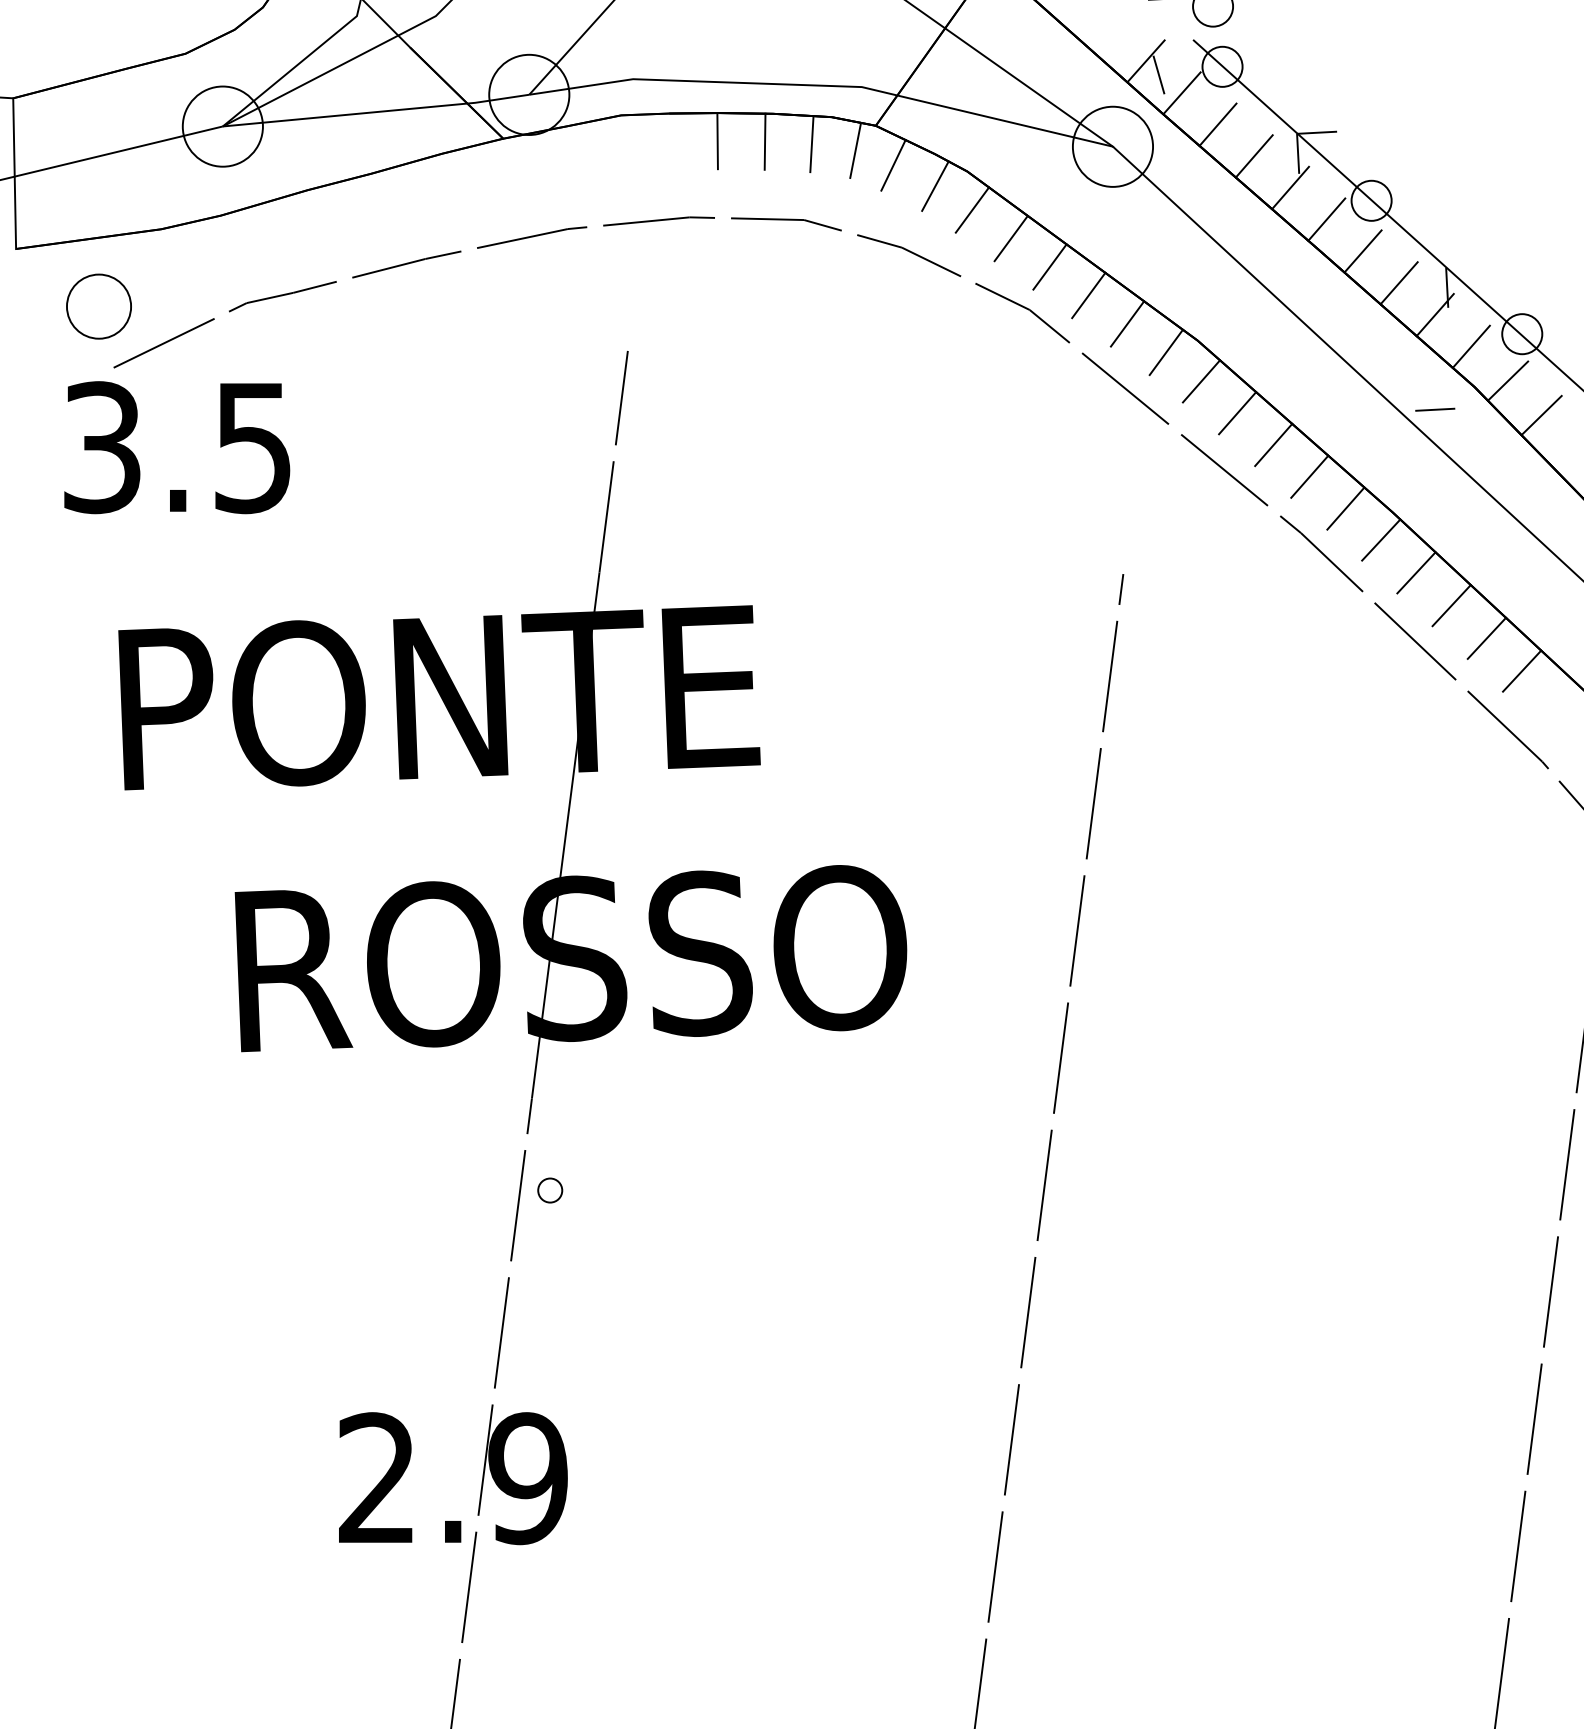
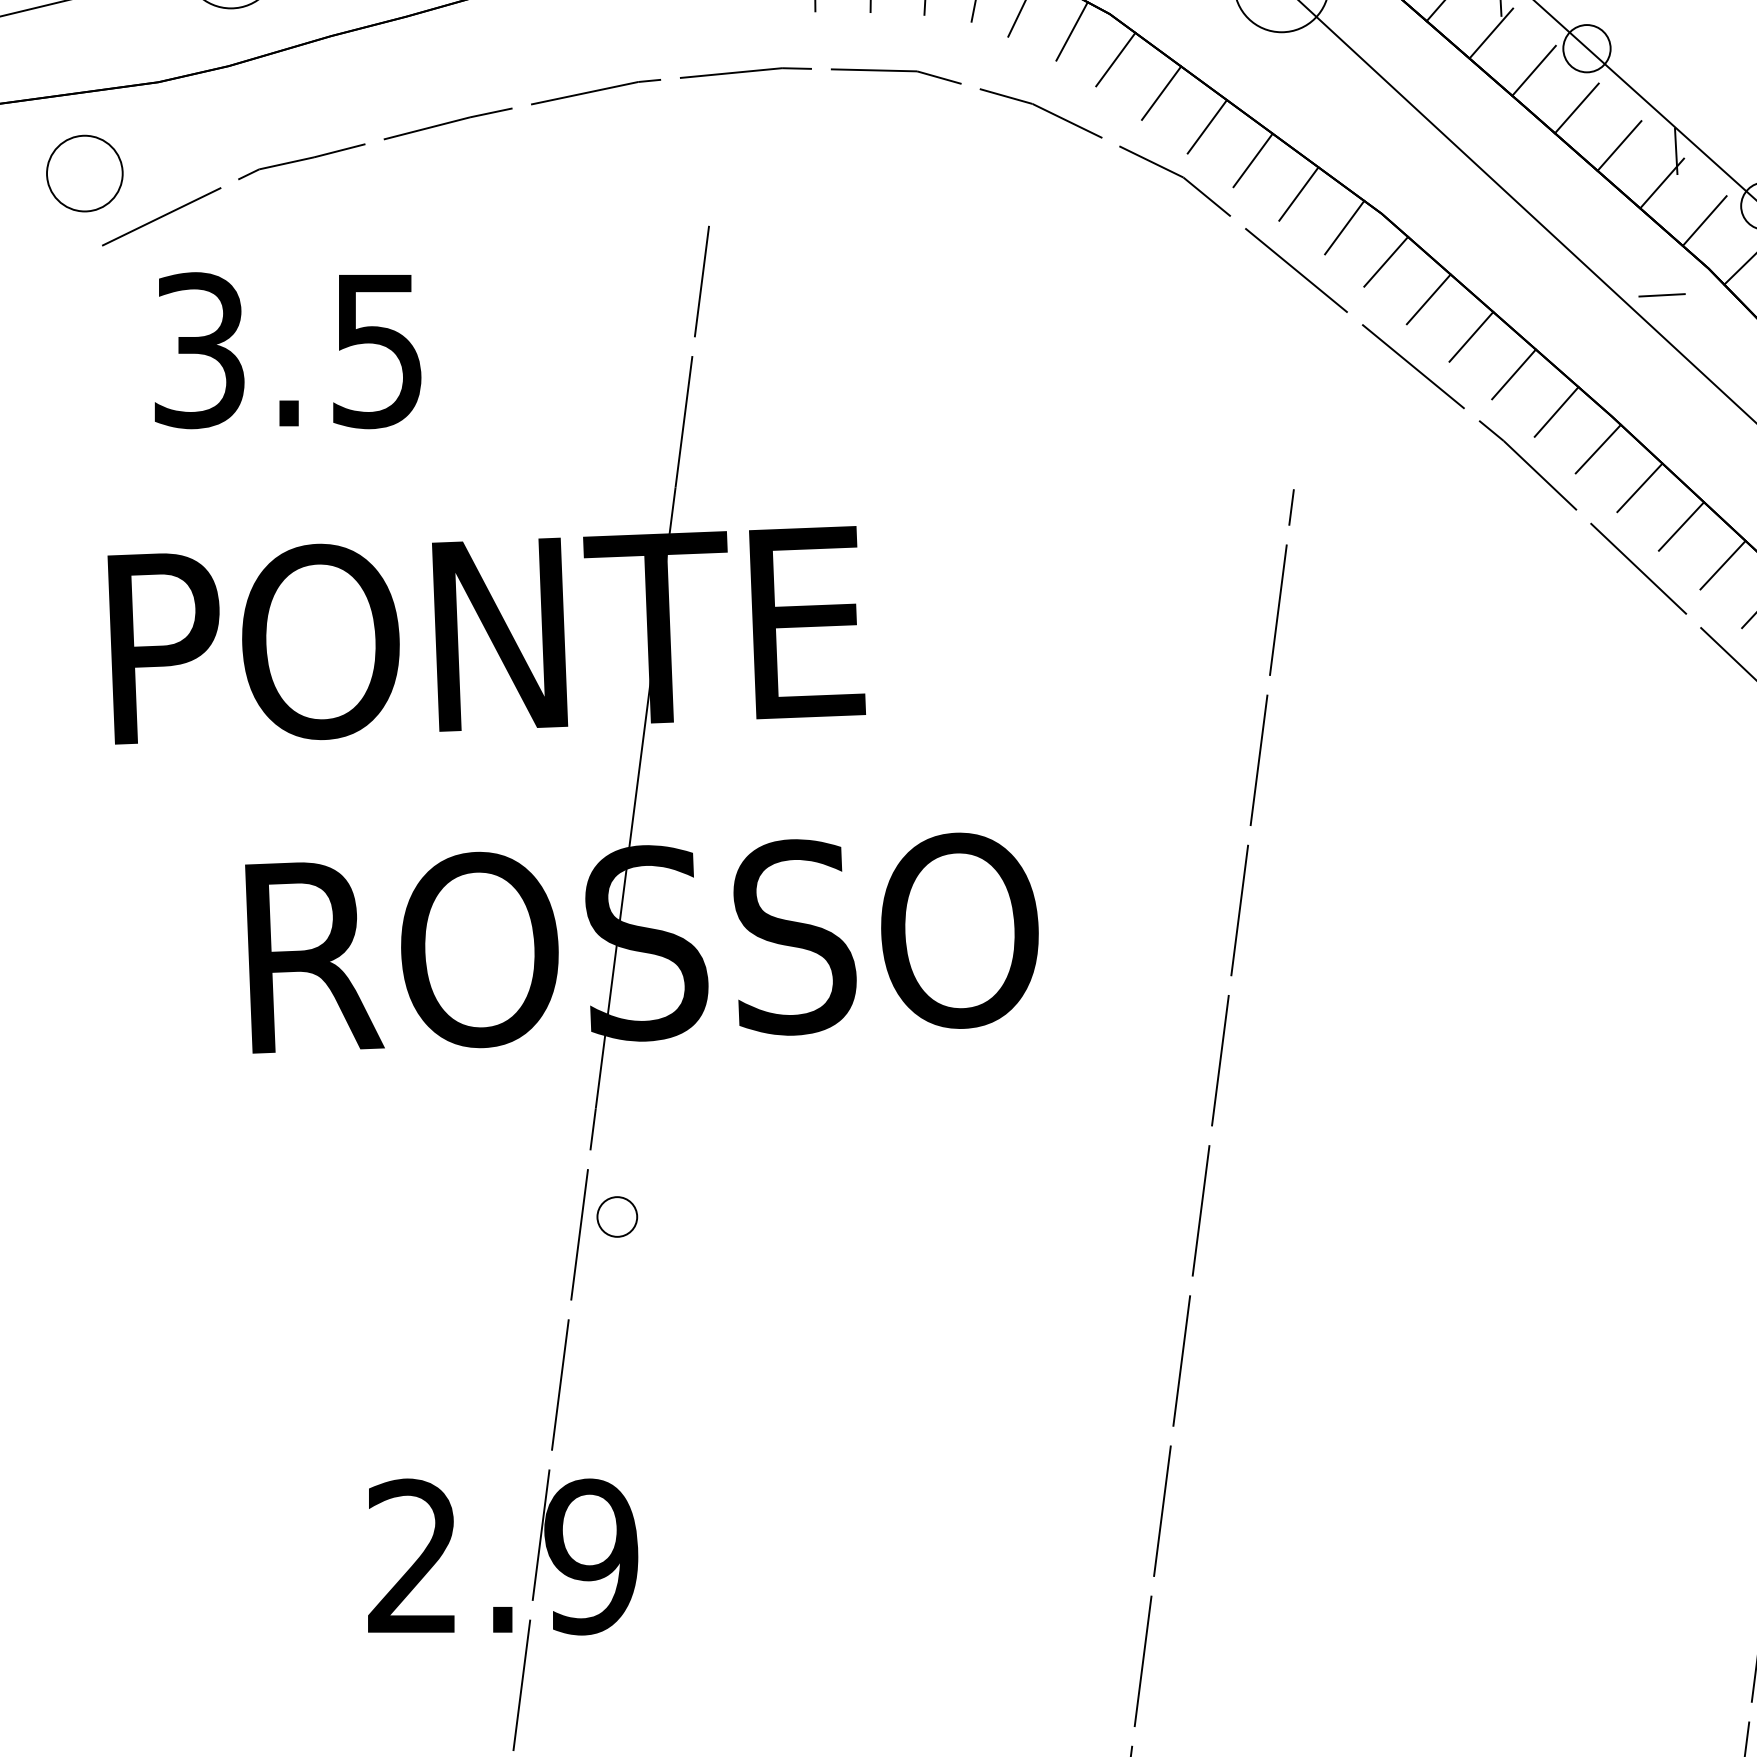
text: (177, 447) -> (288, 350), moved
part: (550, 1190) -> (617, 1216), size x1.4

